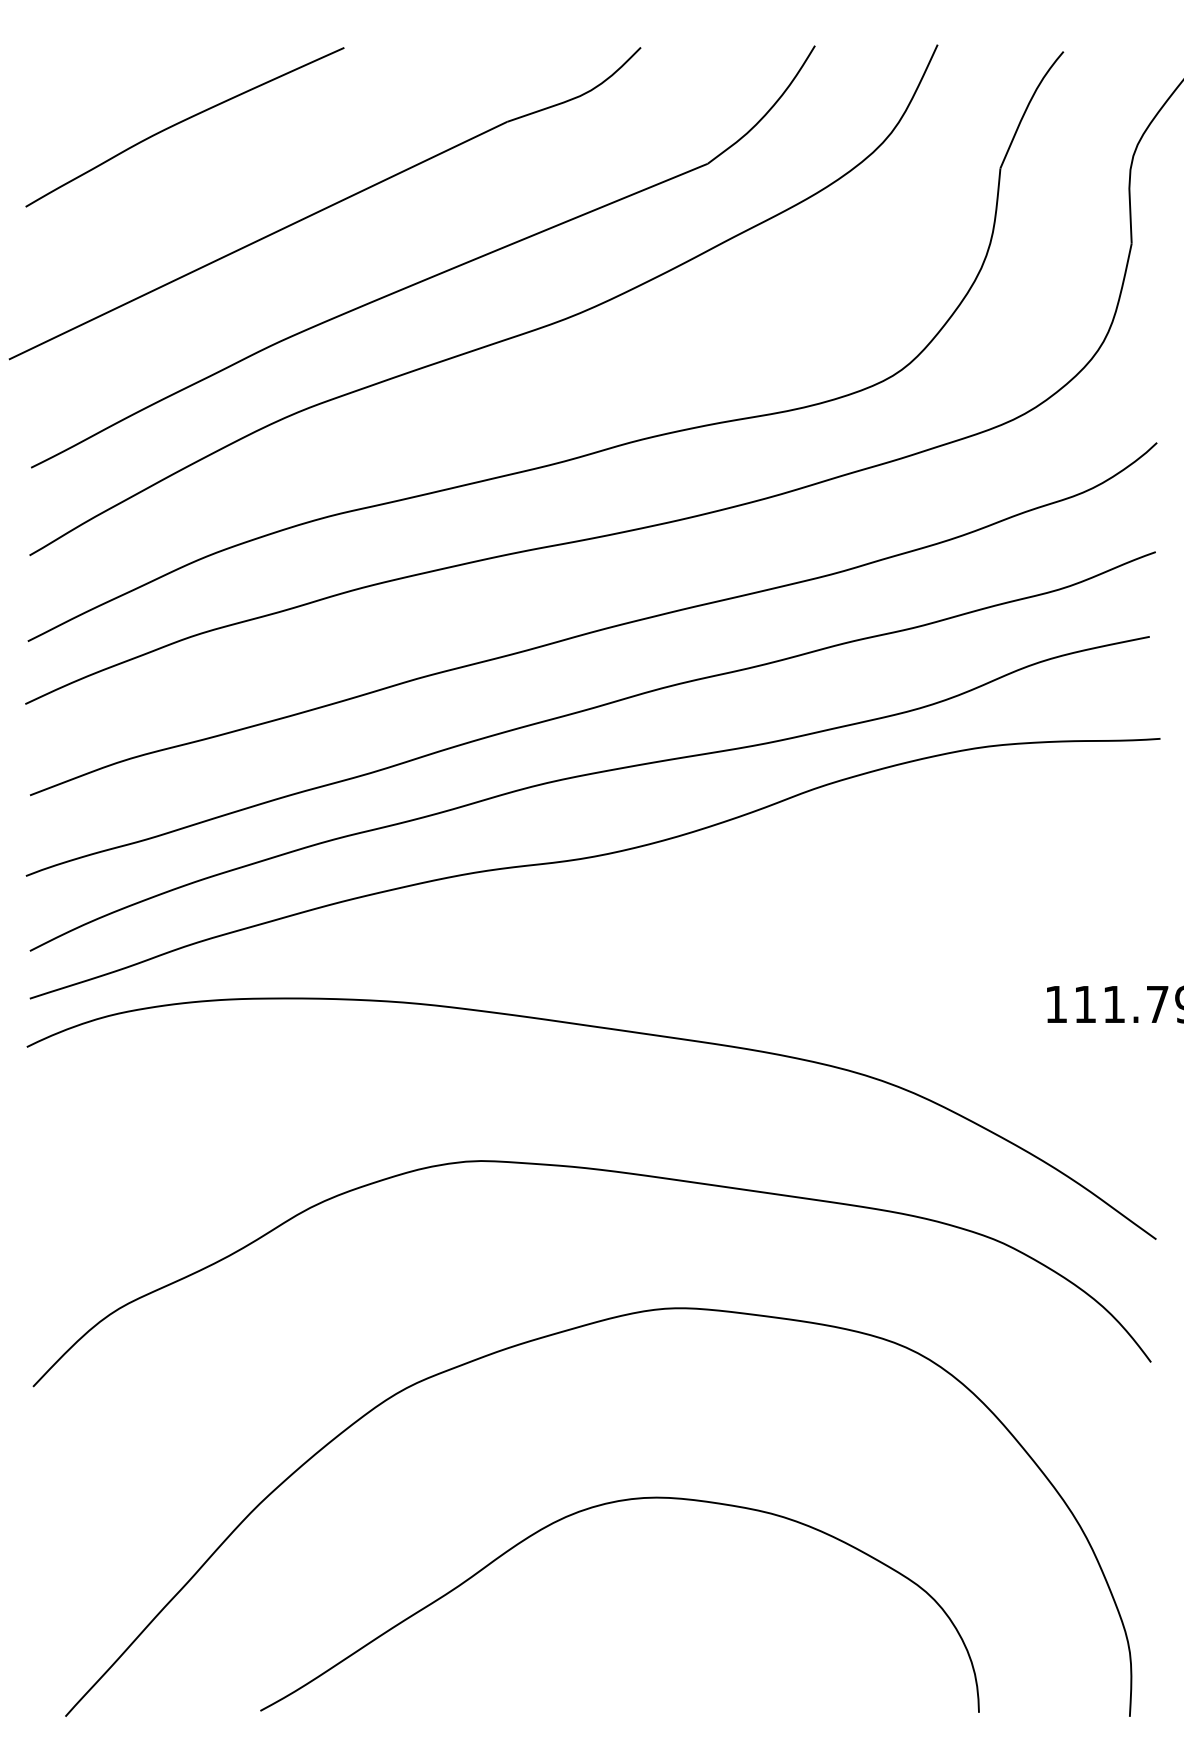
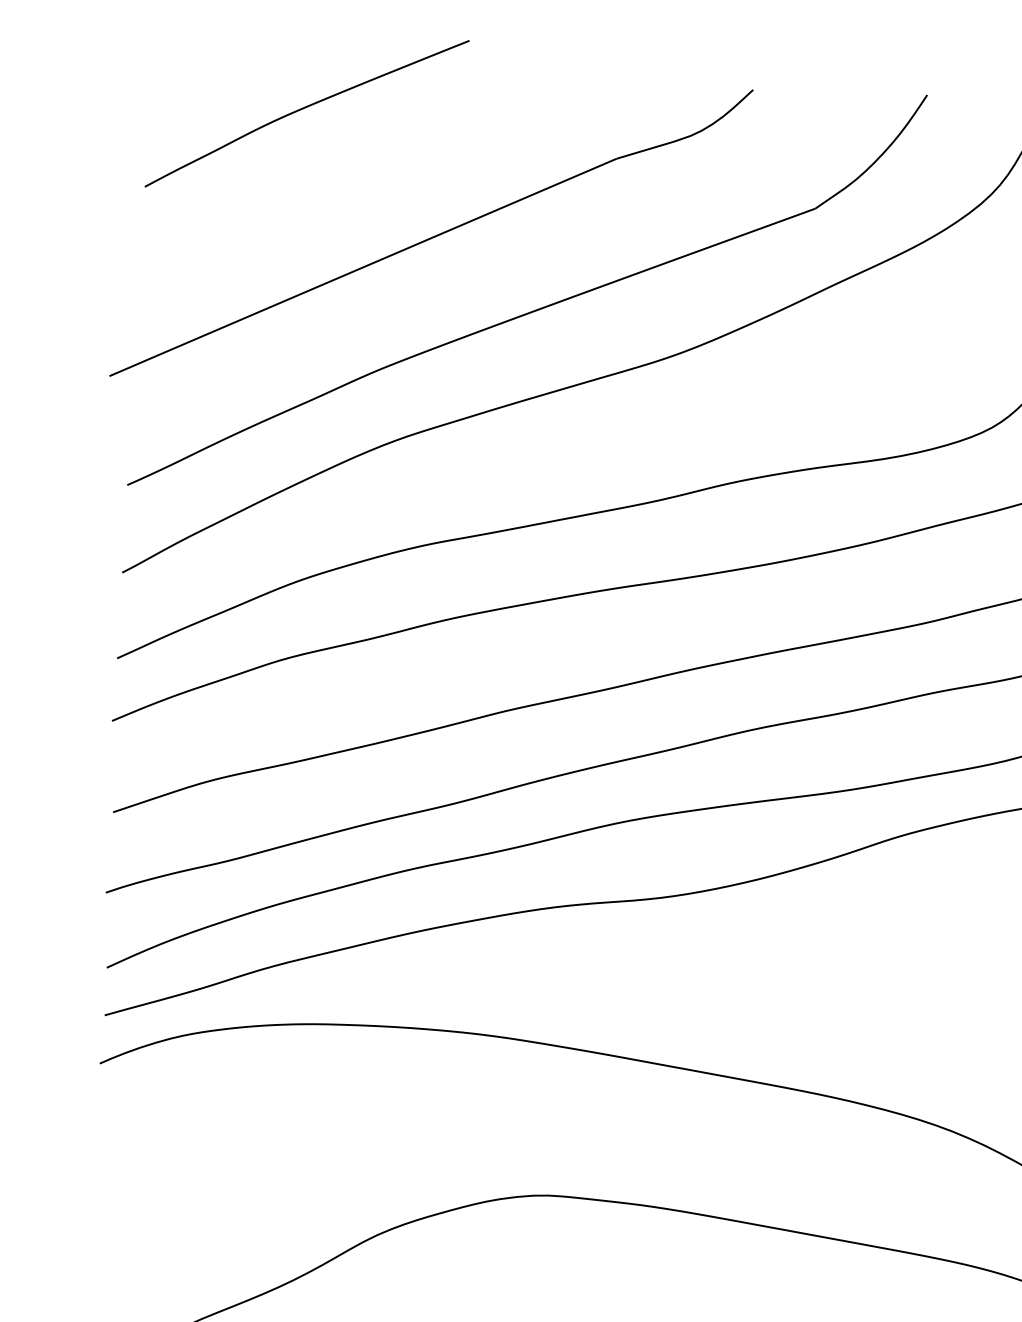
curve: (182, 122) -> (304, 108), moved

